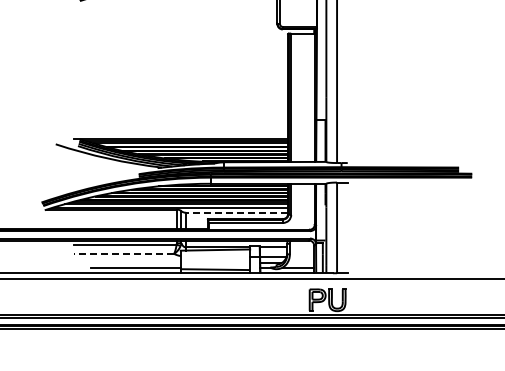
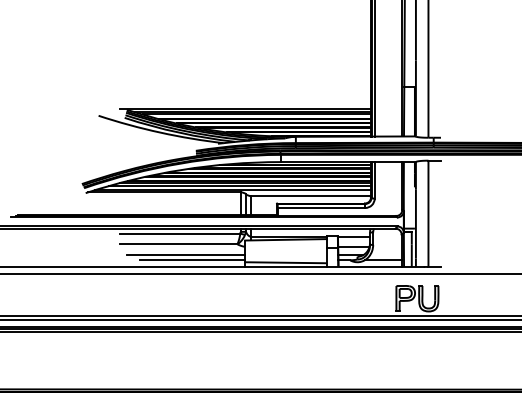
line: (236, 212) -> (310, 195), dashed -> solid
line: (123, 253) -> (178, 243), dashed -> solid
line: (129, 263) -> (185, 255), added

